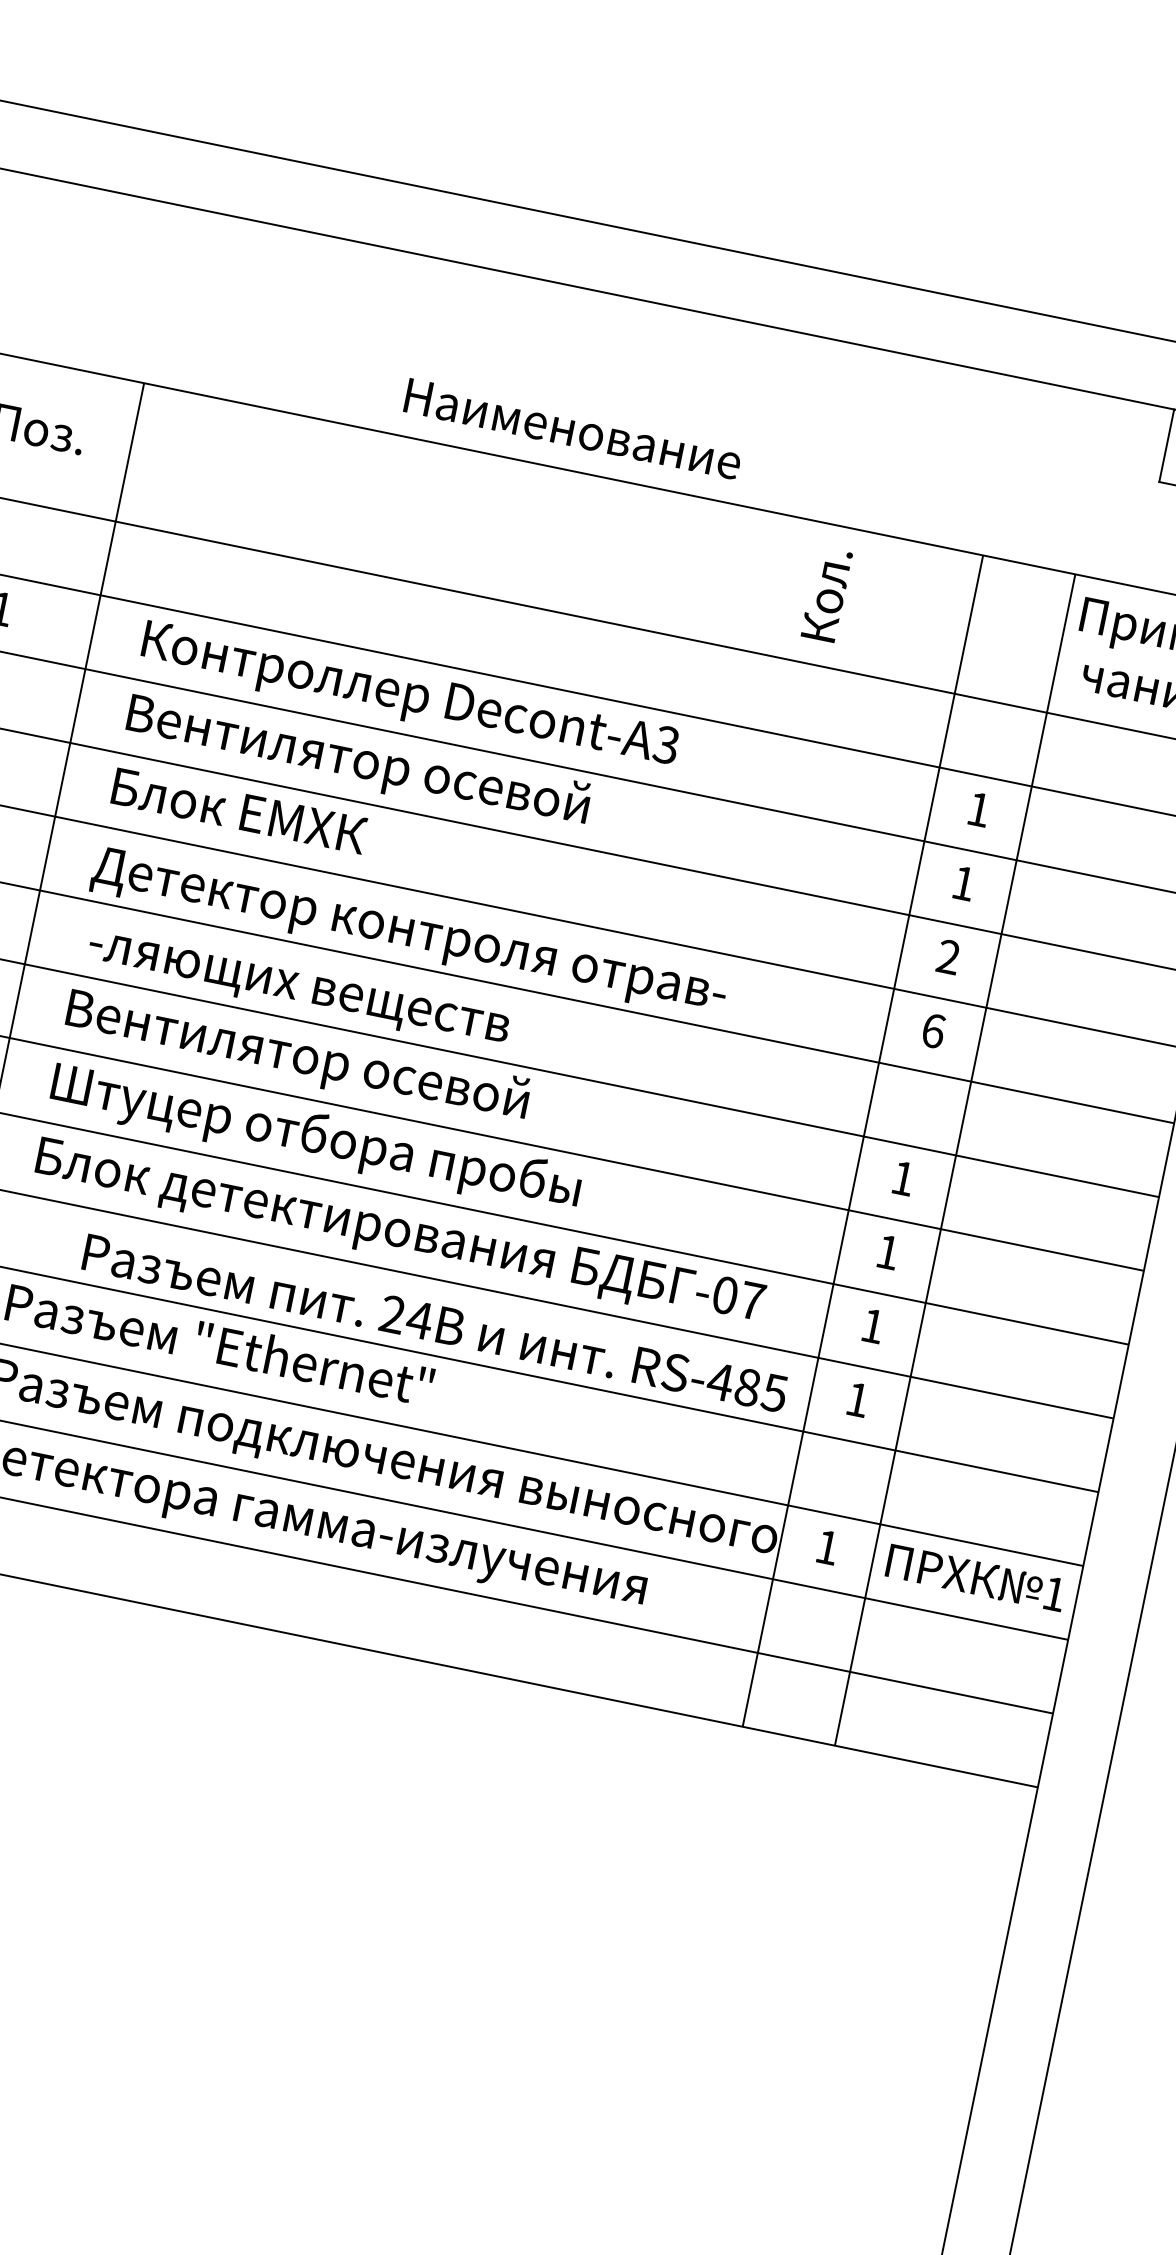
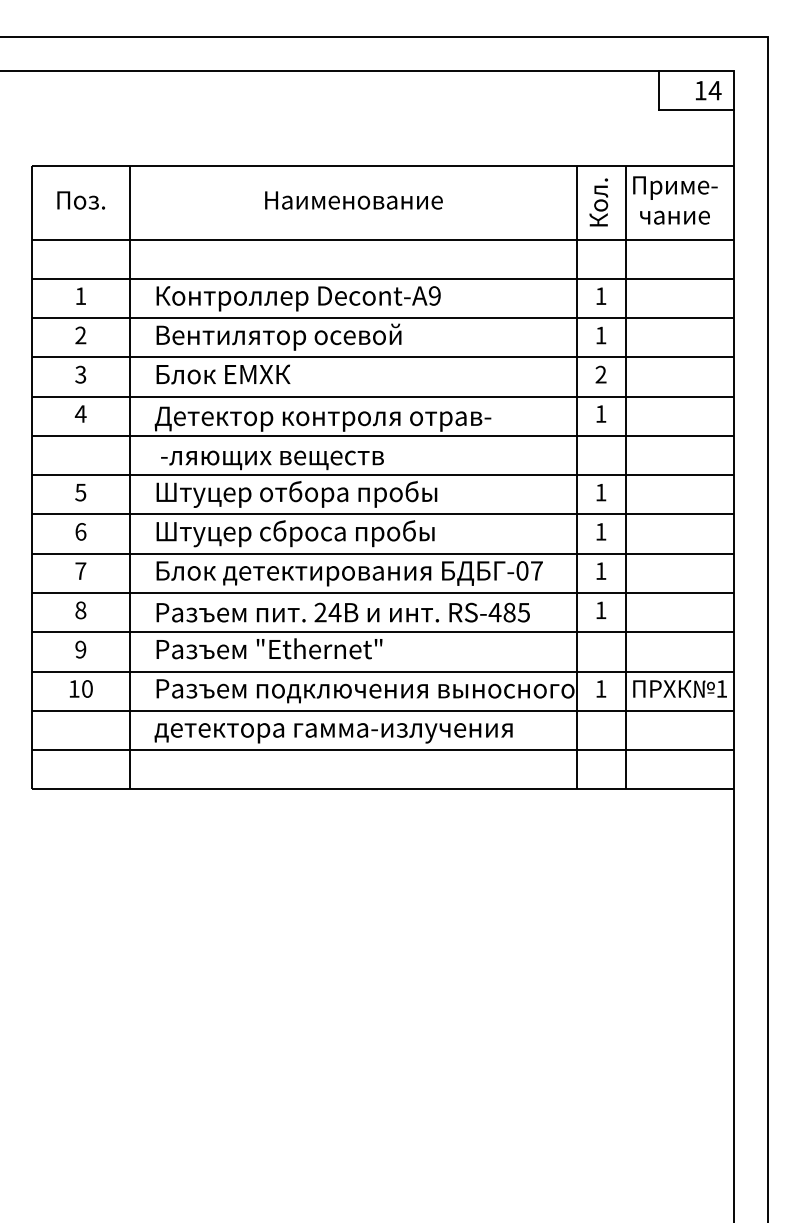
text: (572, 429) -> (353, 200), moved
text: (826, 594) -> (598, 202), moved
text: (666, 744) -> (434, 295), Decont-A3 -> Decont-A9
text: (934, 1030) -> (601, 413), 6 -> 1
text: (334, 1063) -> (298, 493), Вентилятор осевой -> Штуцер отбора пробы
text: (416, 1158) -> (350, 533), Штуцер отбора пробы -> Штуцер сброса пробы
text: (433, 1322) -> (342, 612), moved

